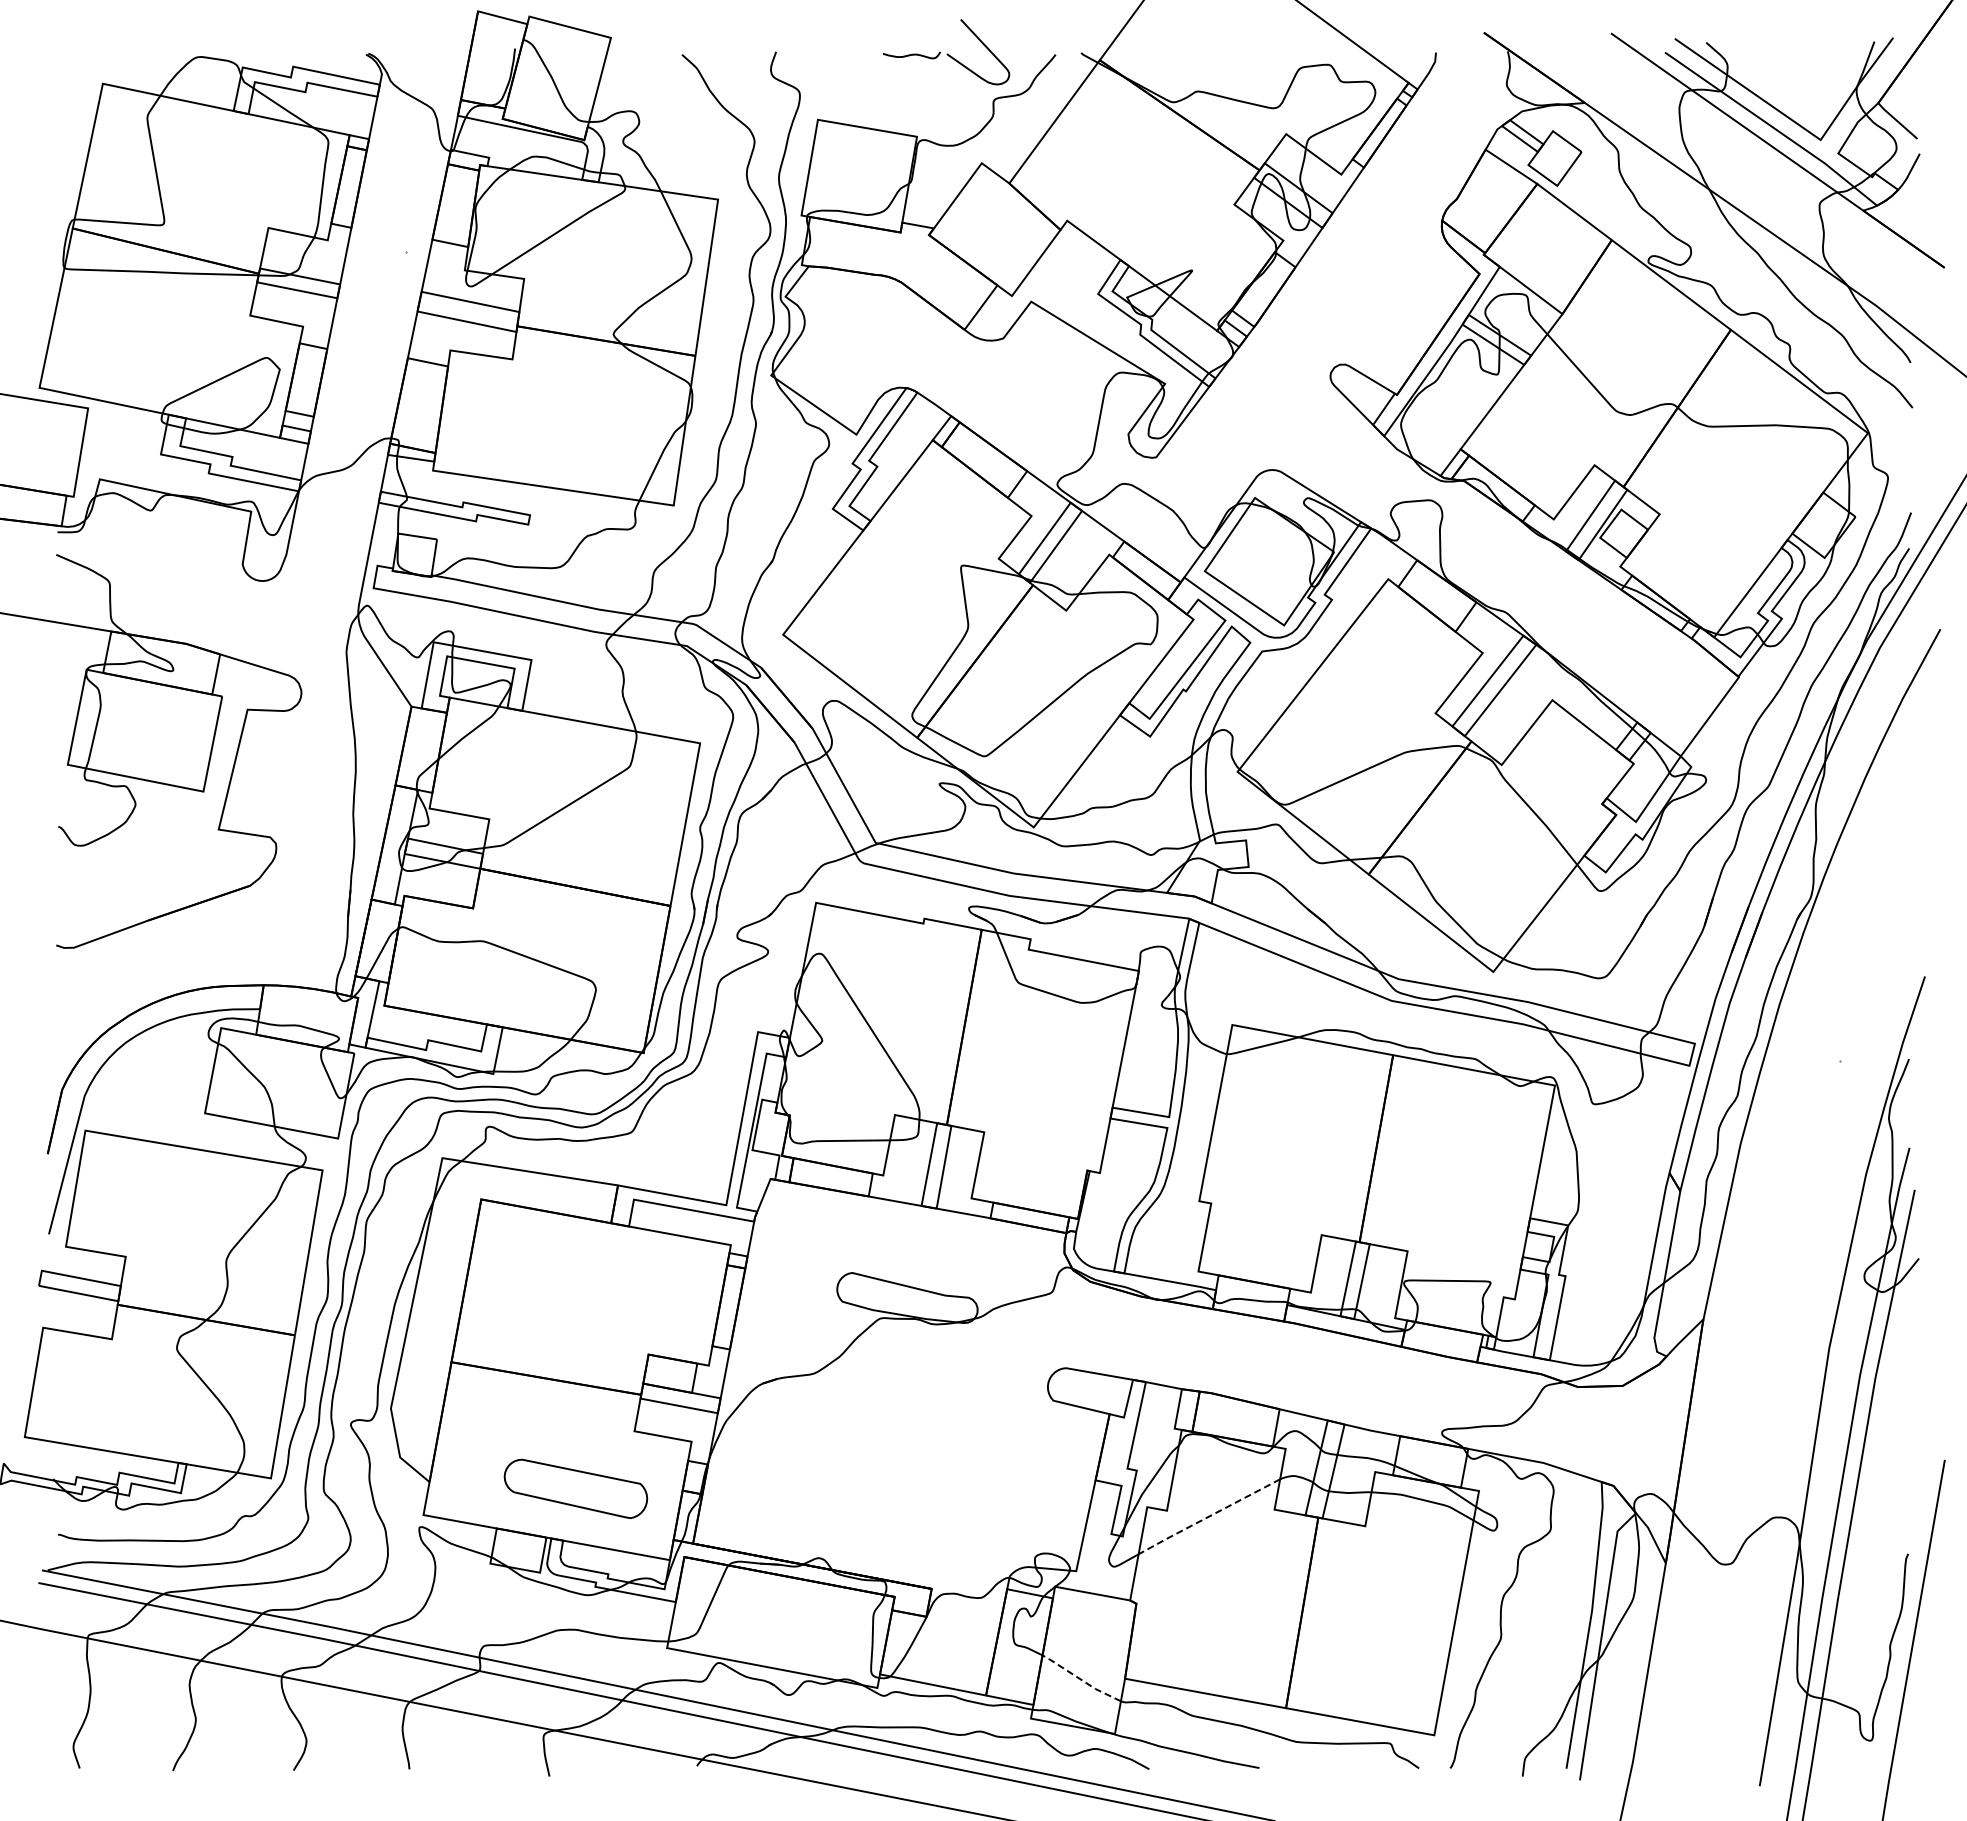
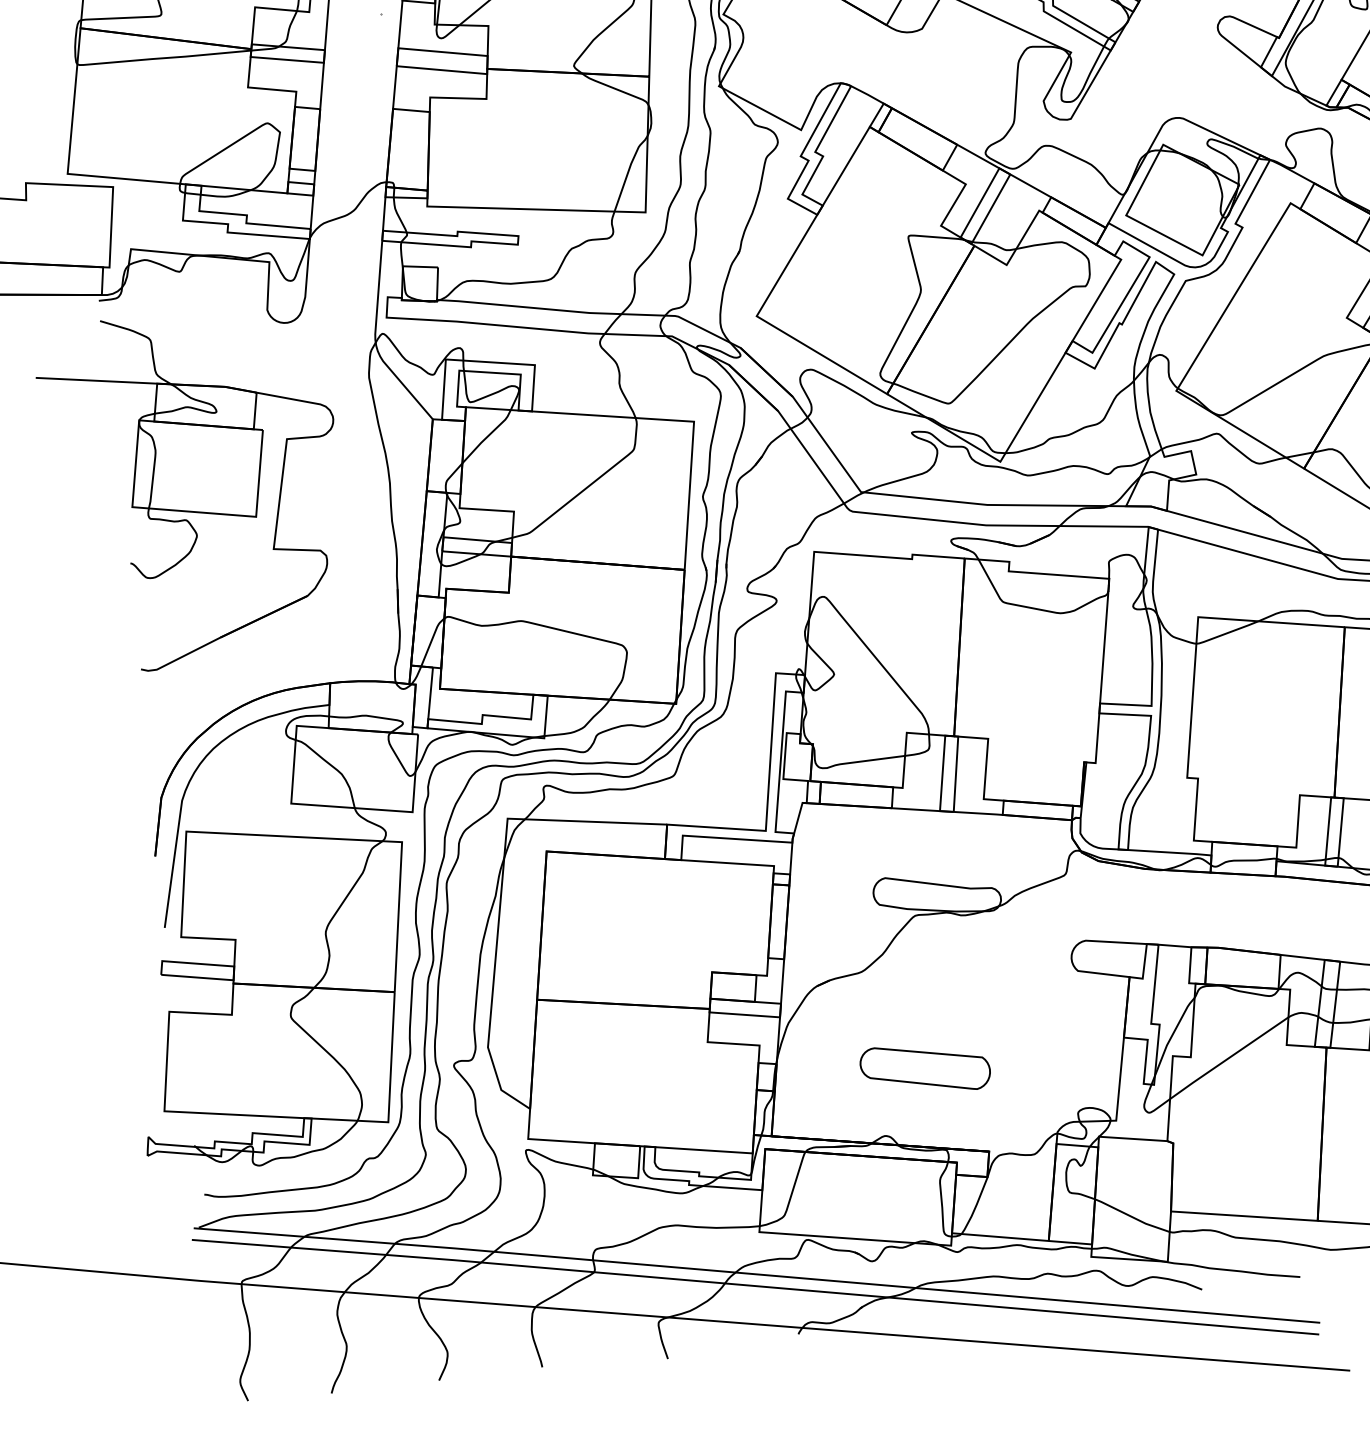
part: (575, 1488) -> (924, 1068), moved
line: (1208, 1517) -> (1228, 1058), dashed -> solid
line: (1080, 1679) -> (1131, 1216), dashed -> solid

